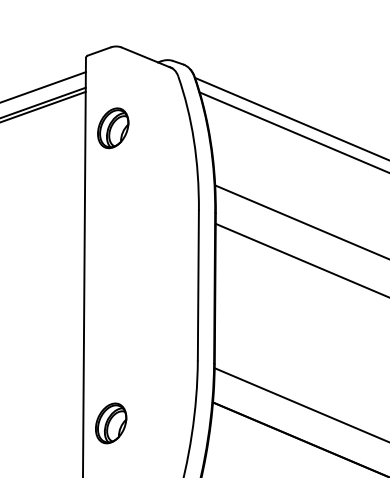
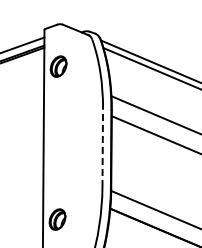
line: (197, 286) -> (102, 148), solid -> dashed

